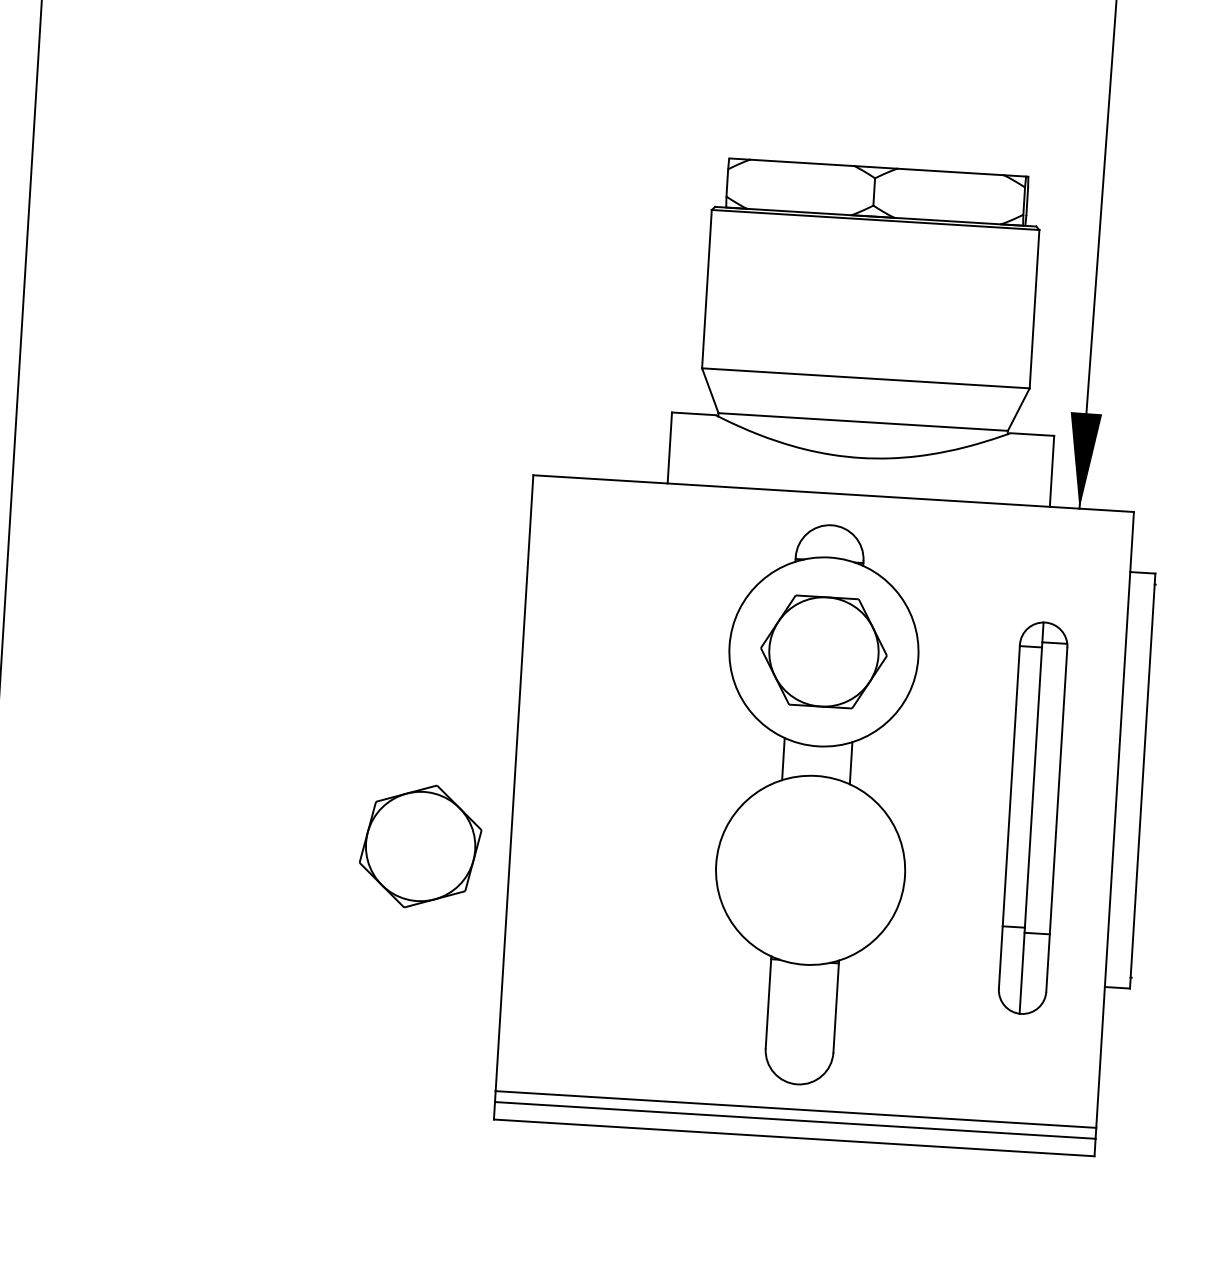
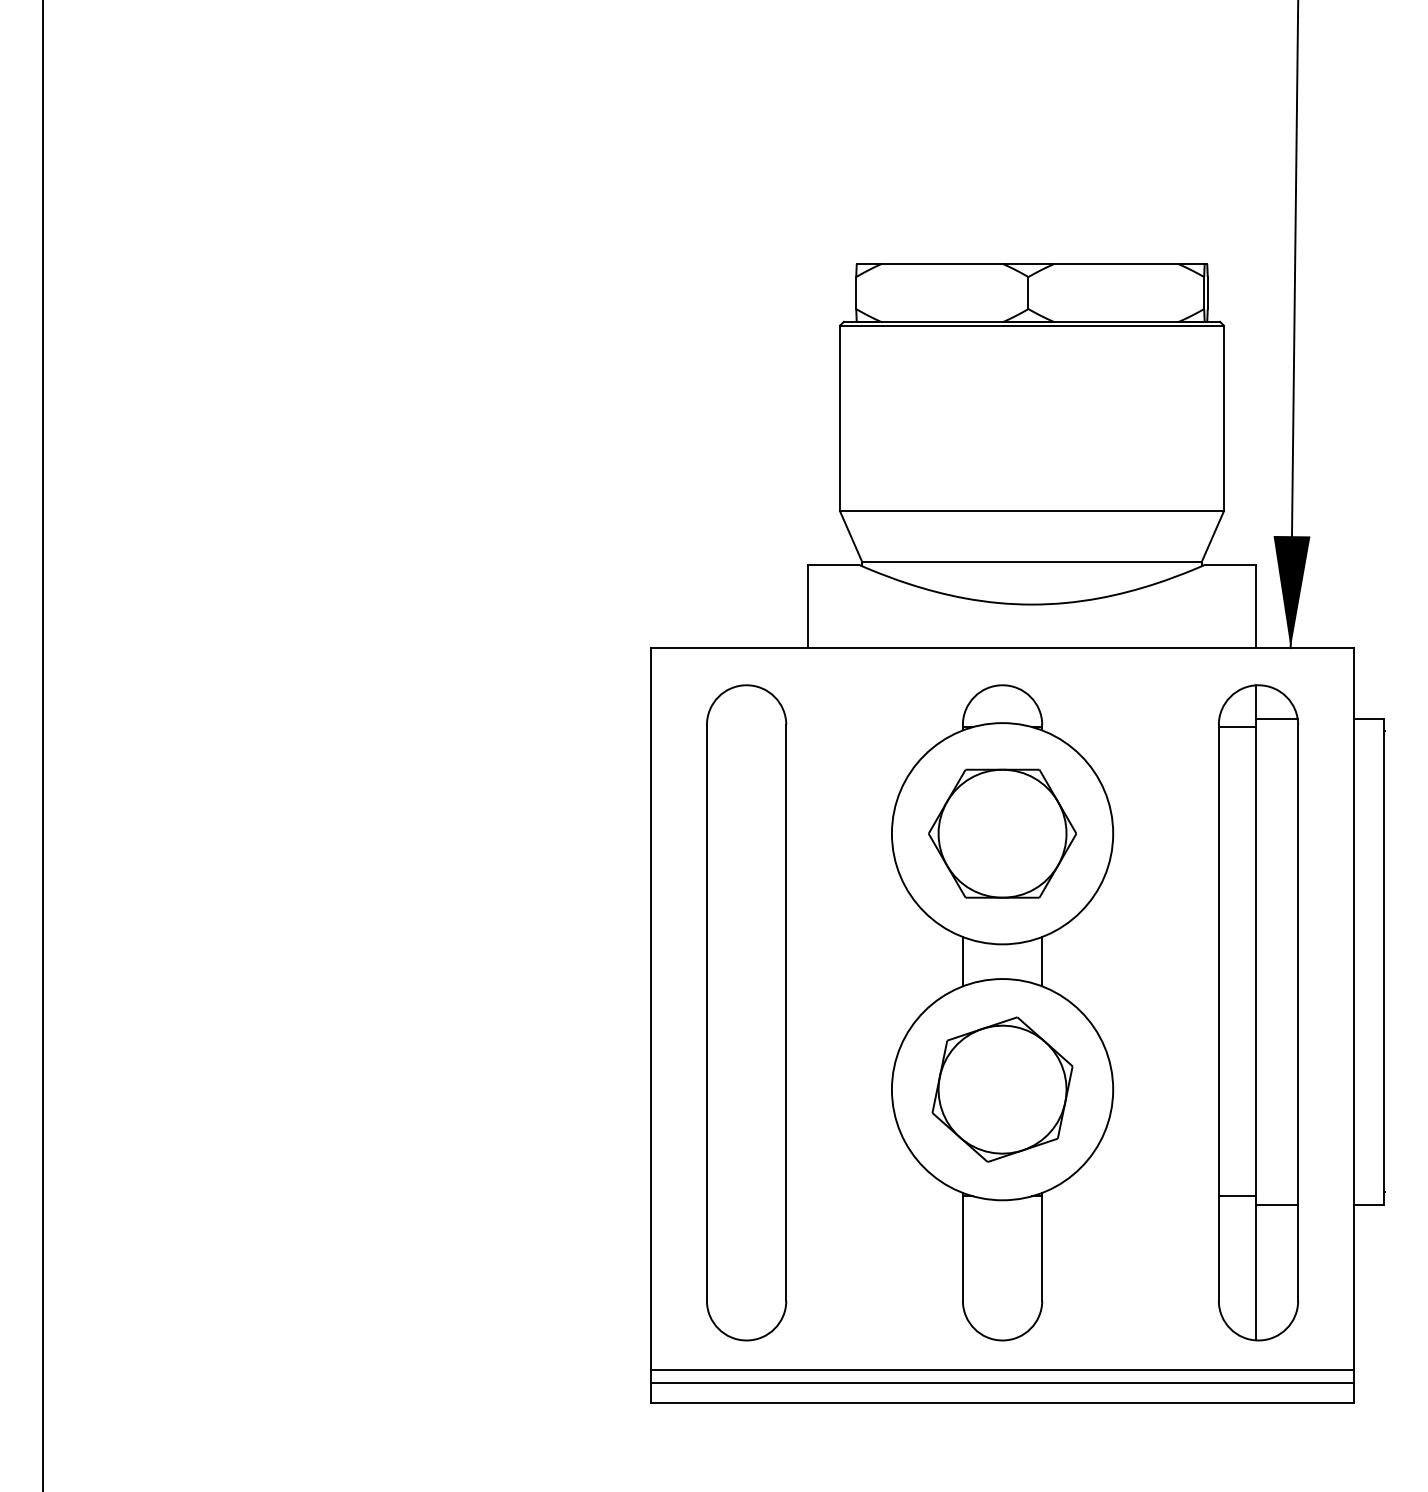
part: (596, 791) -> (746, 1012), added
part: (1033, 817) -> (1258, 1012), size x1.43
part: (420, 846) -> (1002, 1089), moved

